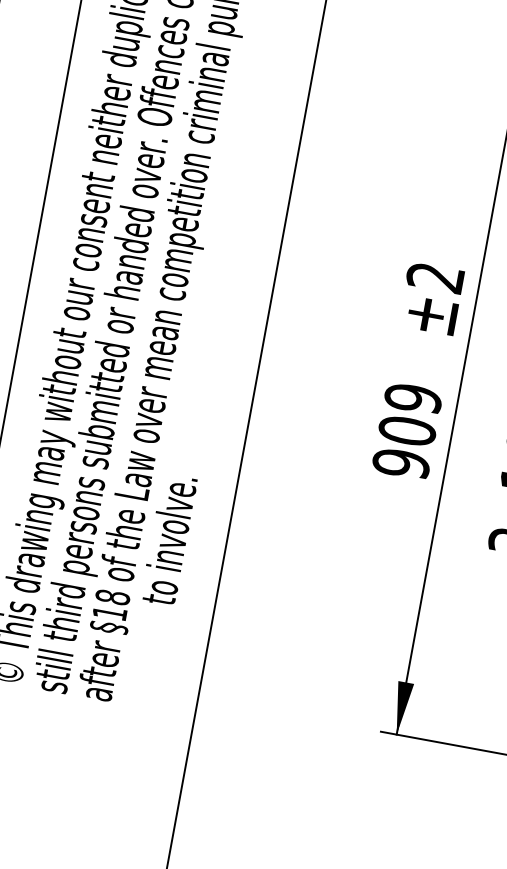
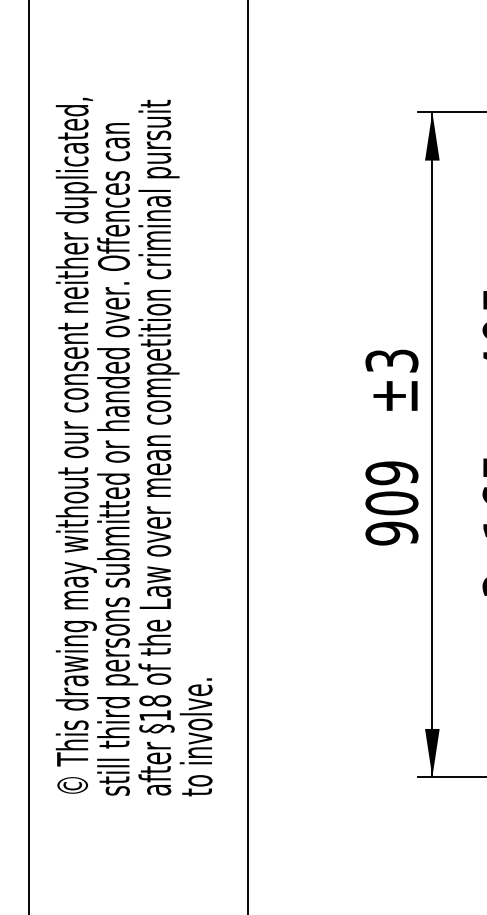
text: (435, 276) -> (391, 360), ±2 -> ±3
text: (168, 540) -> (195, 737), moved

